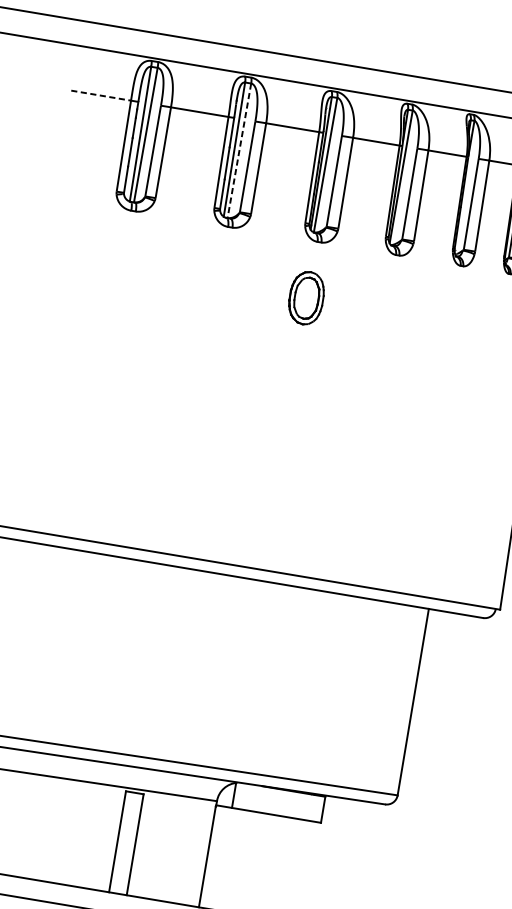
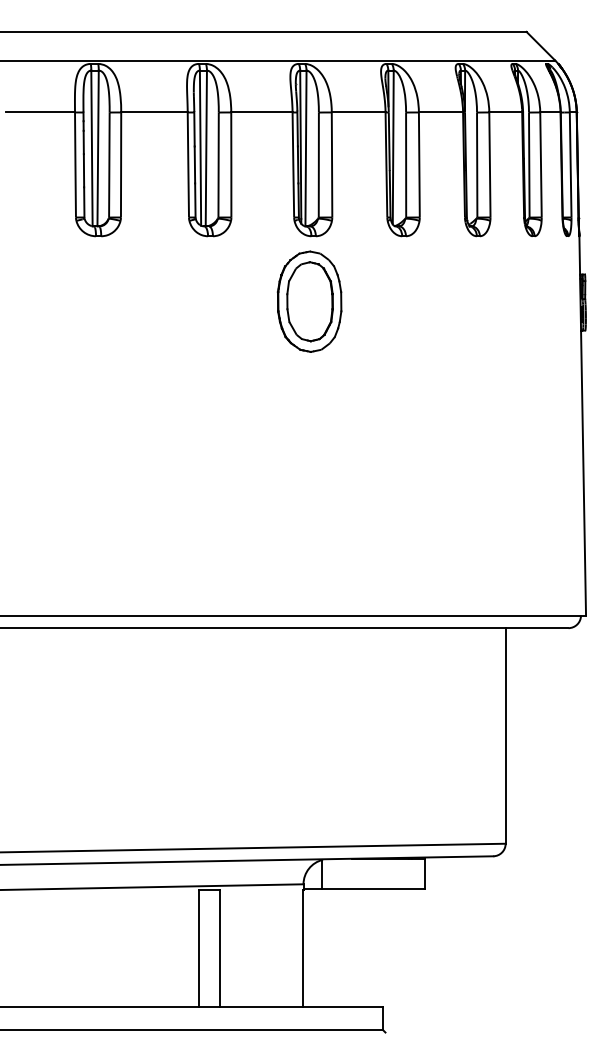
line: (101, 95) -> (40, 112), dashed -> solid
line: (239, 150) -> (206, 148), dashed -> solid
part: (306, 298) -> (309, 301), size x1.67

